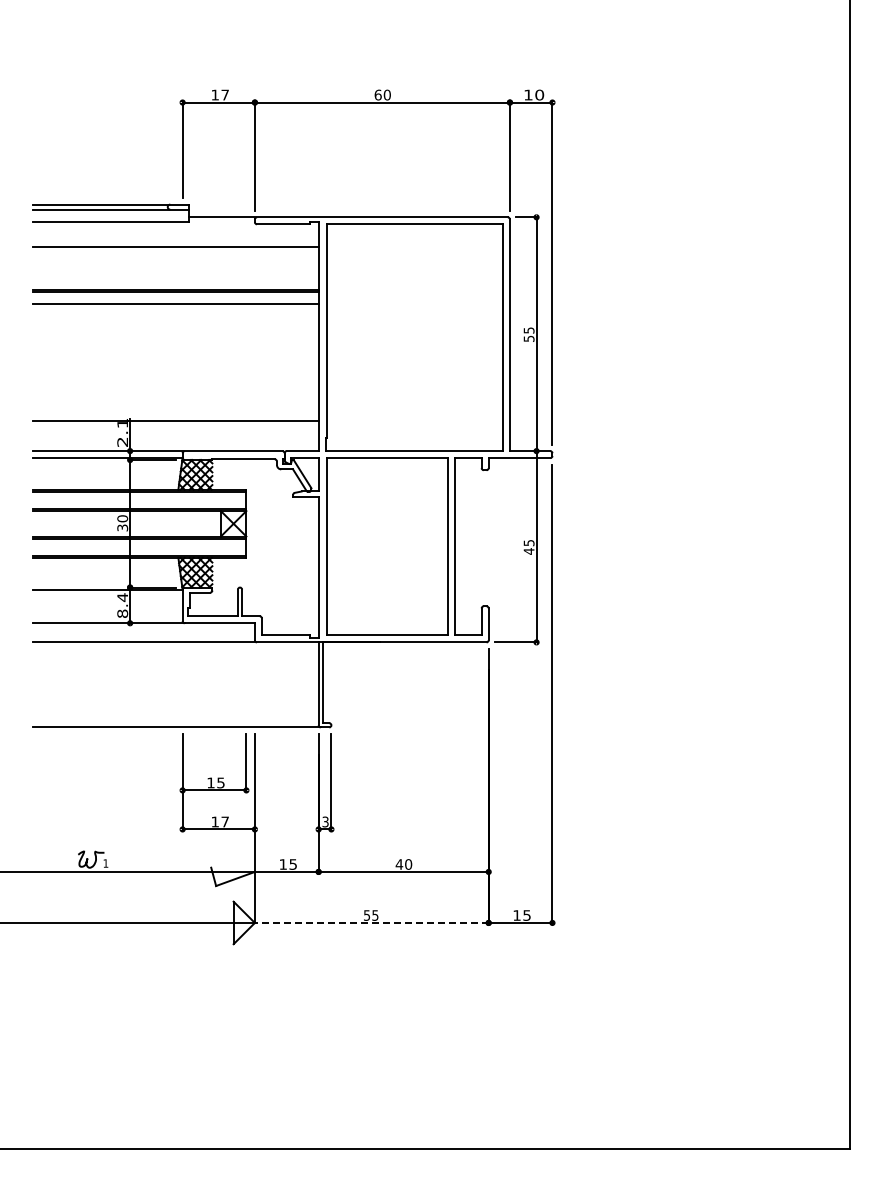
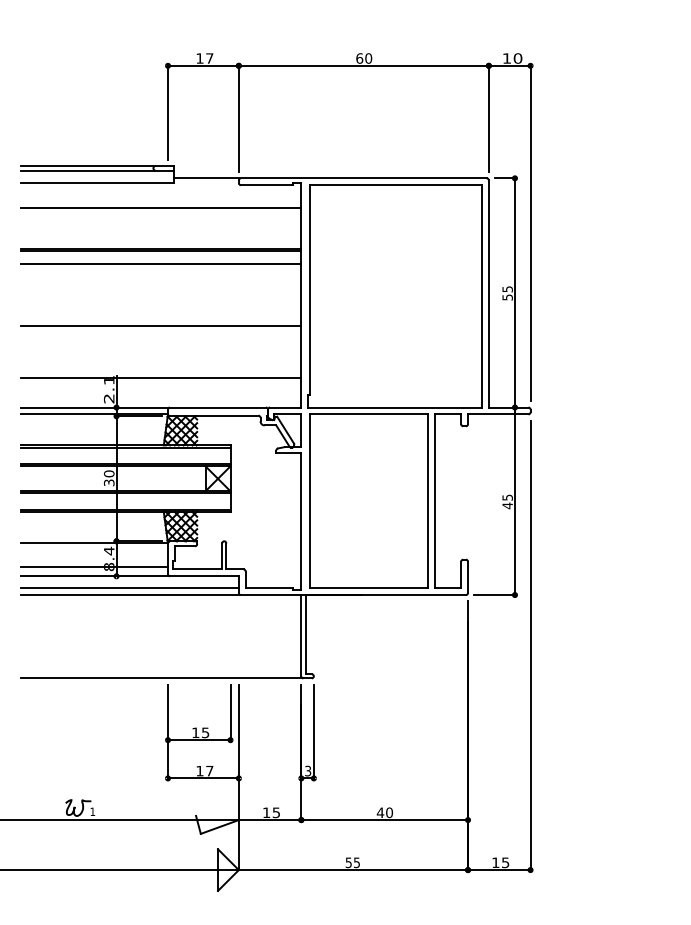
line: (175, 368) -> (161, 326), added
line: (107, 613) -> (94, 566), added
line: (143, 634) -> (129, 587), added
line: (371, 922) -> (353, 869), dashed -> solid

